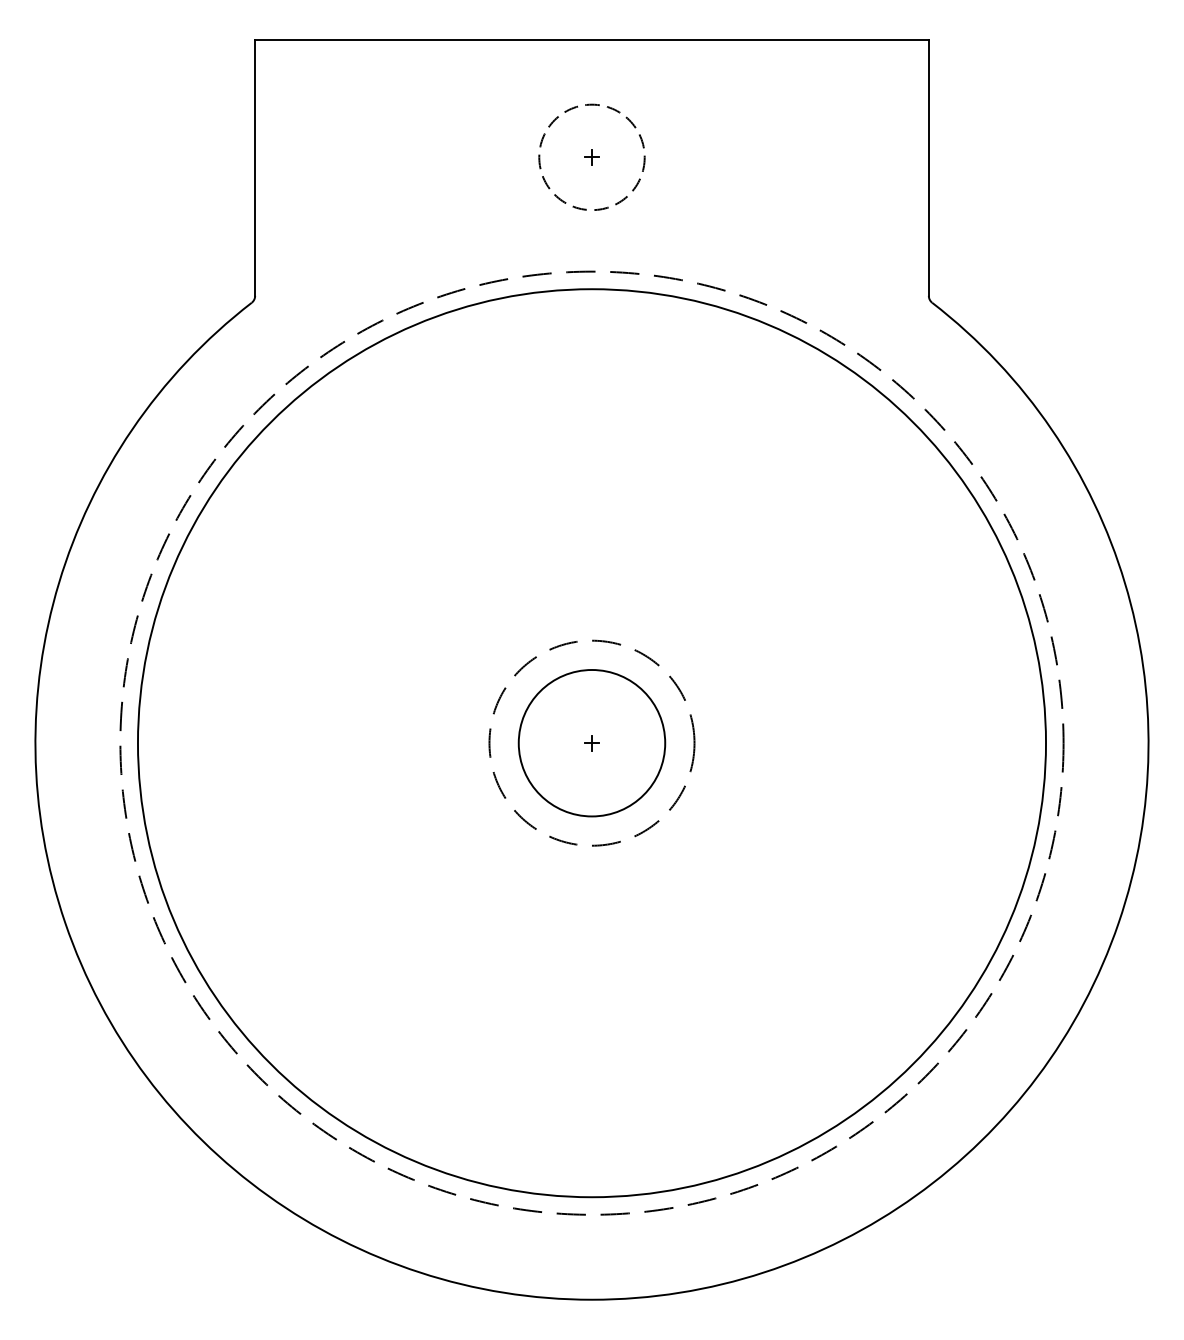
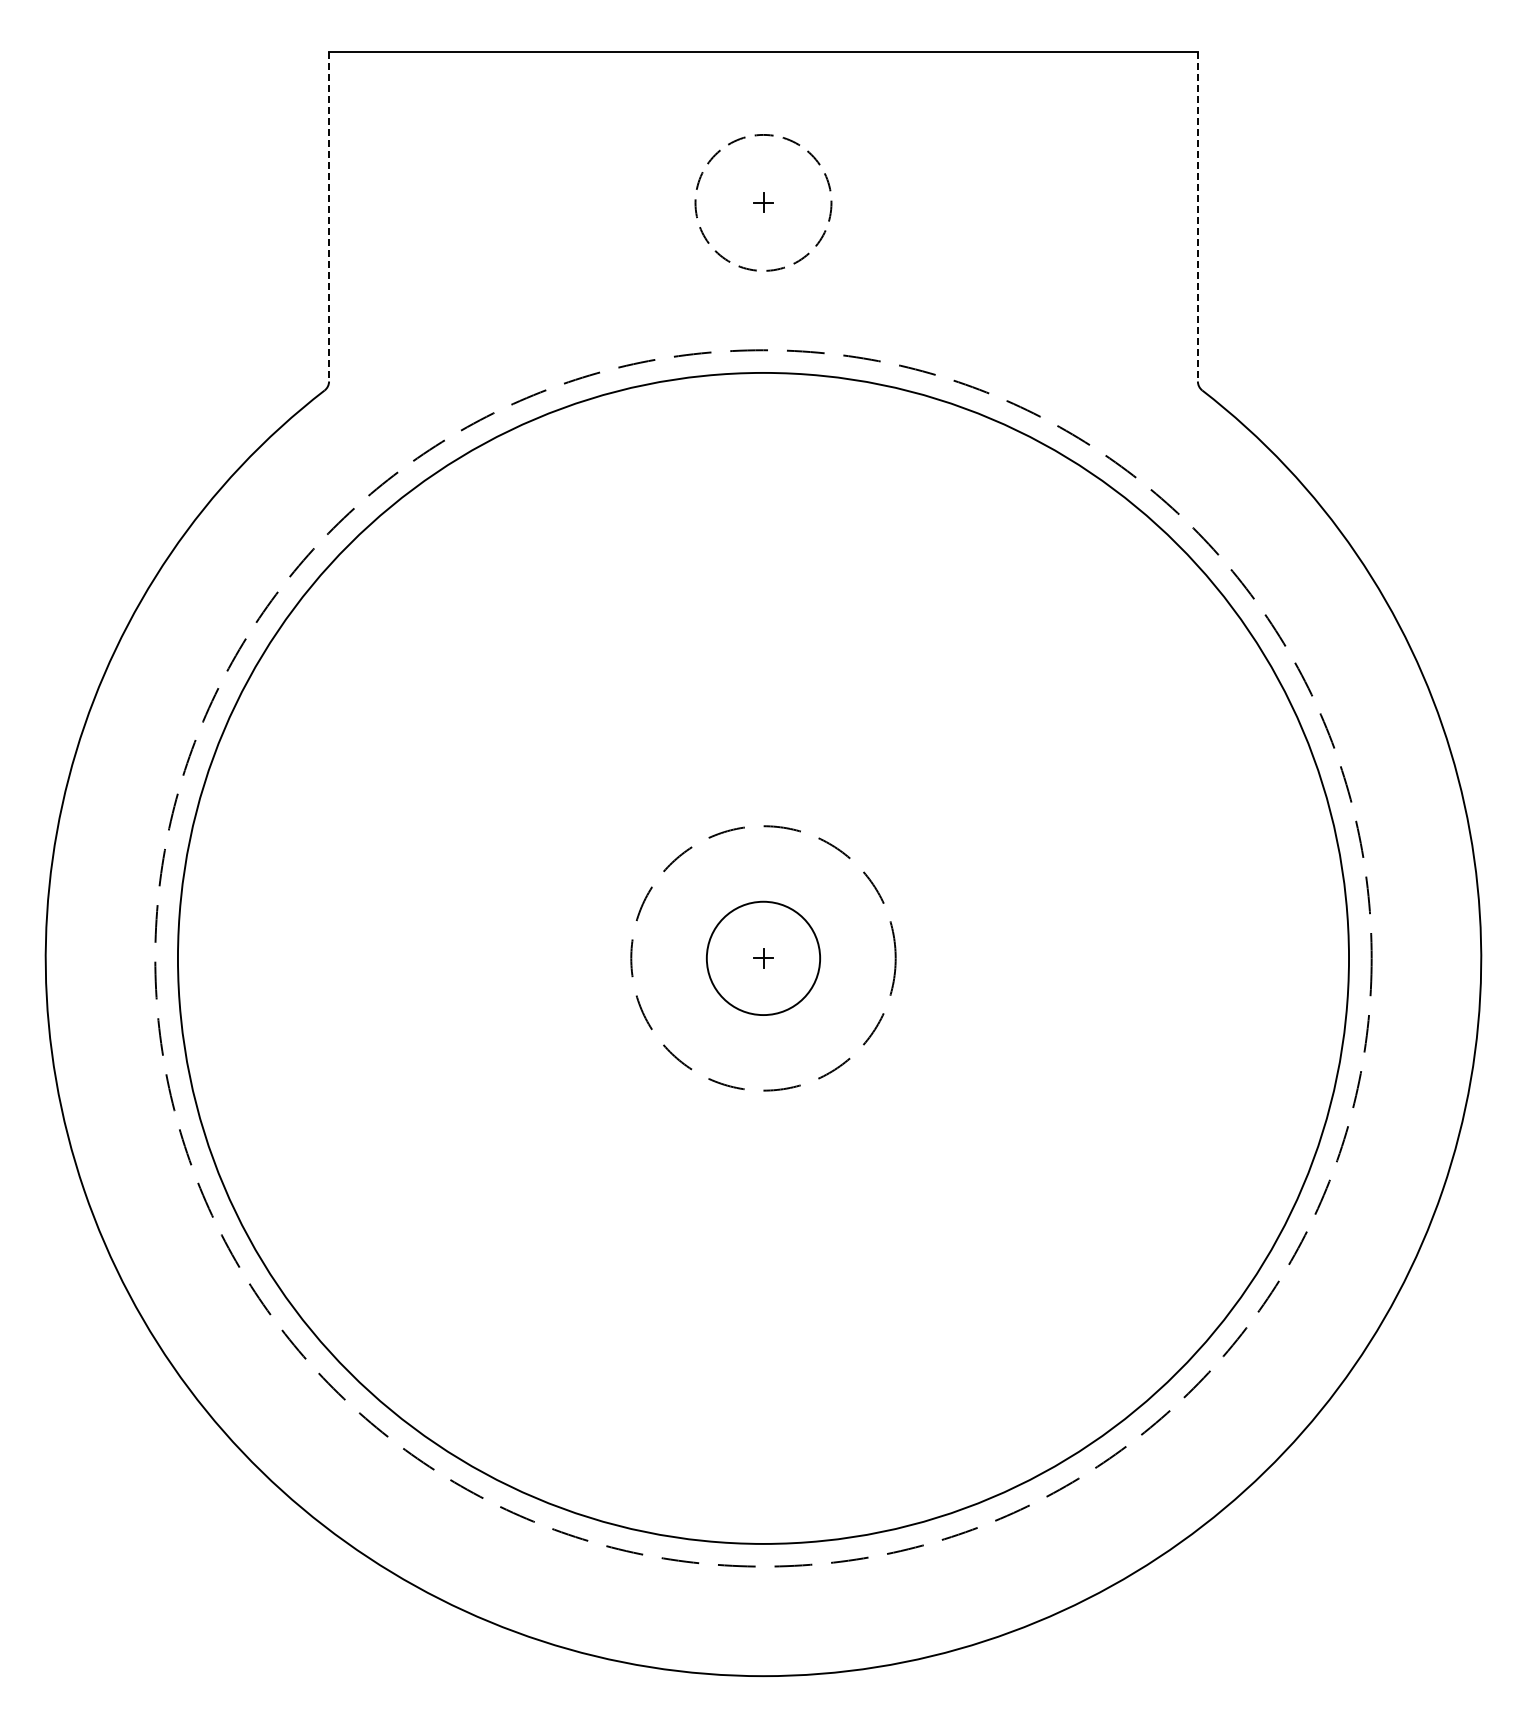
line: (255, 167) -> (329, 216), solid -> dashed
line: (928, 167) -> (1197, 216), solid -> dashed
circle: (592, 743) -> (763, 958), size x0.6

